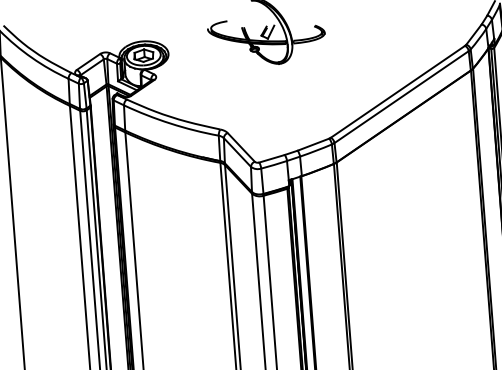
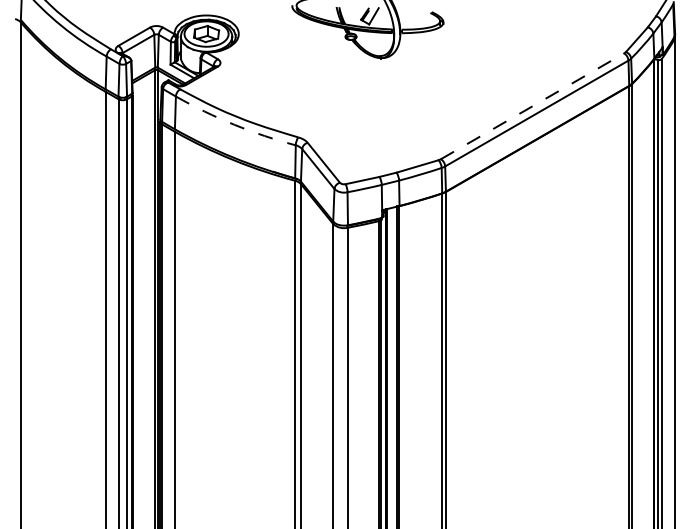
line: (397, 91) -> (532, 106), solid -> dashed
arc: (170, 123) -> (234, 124), solid -> dashed

